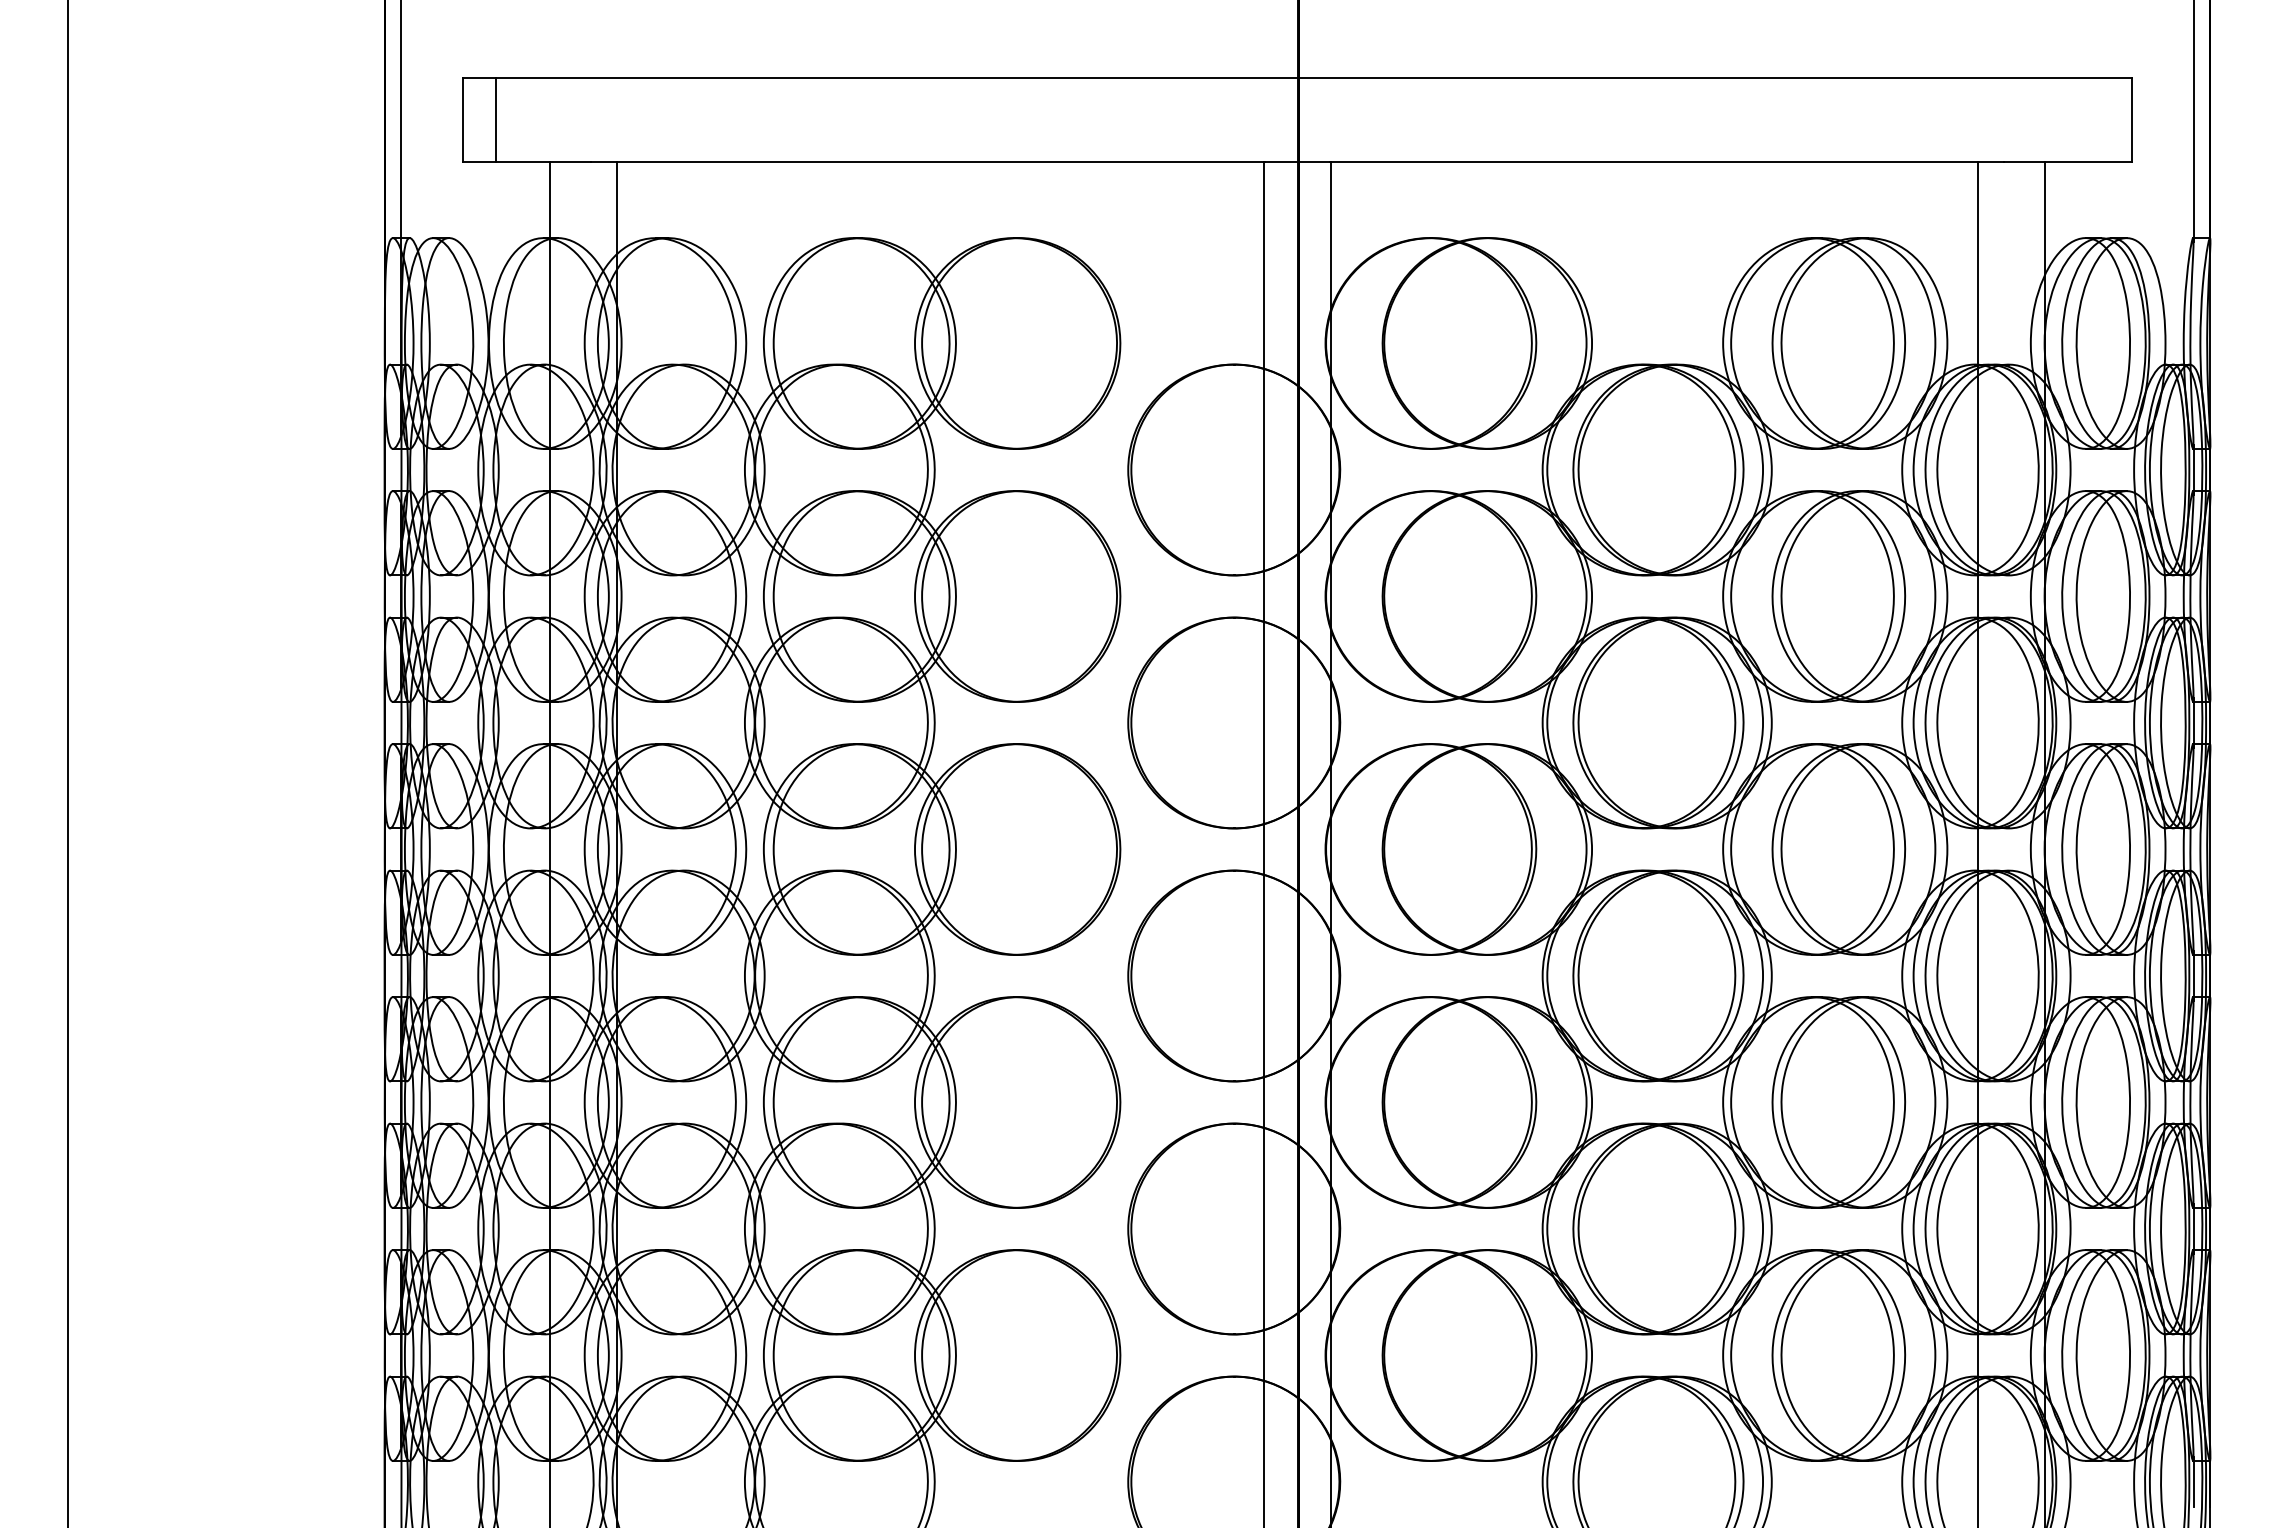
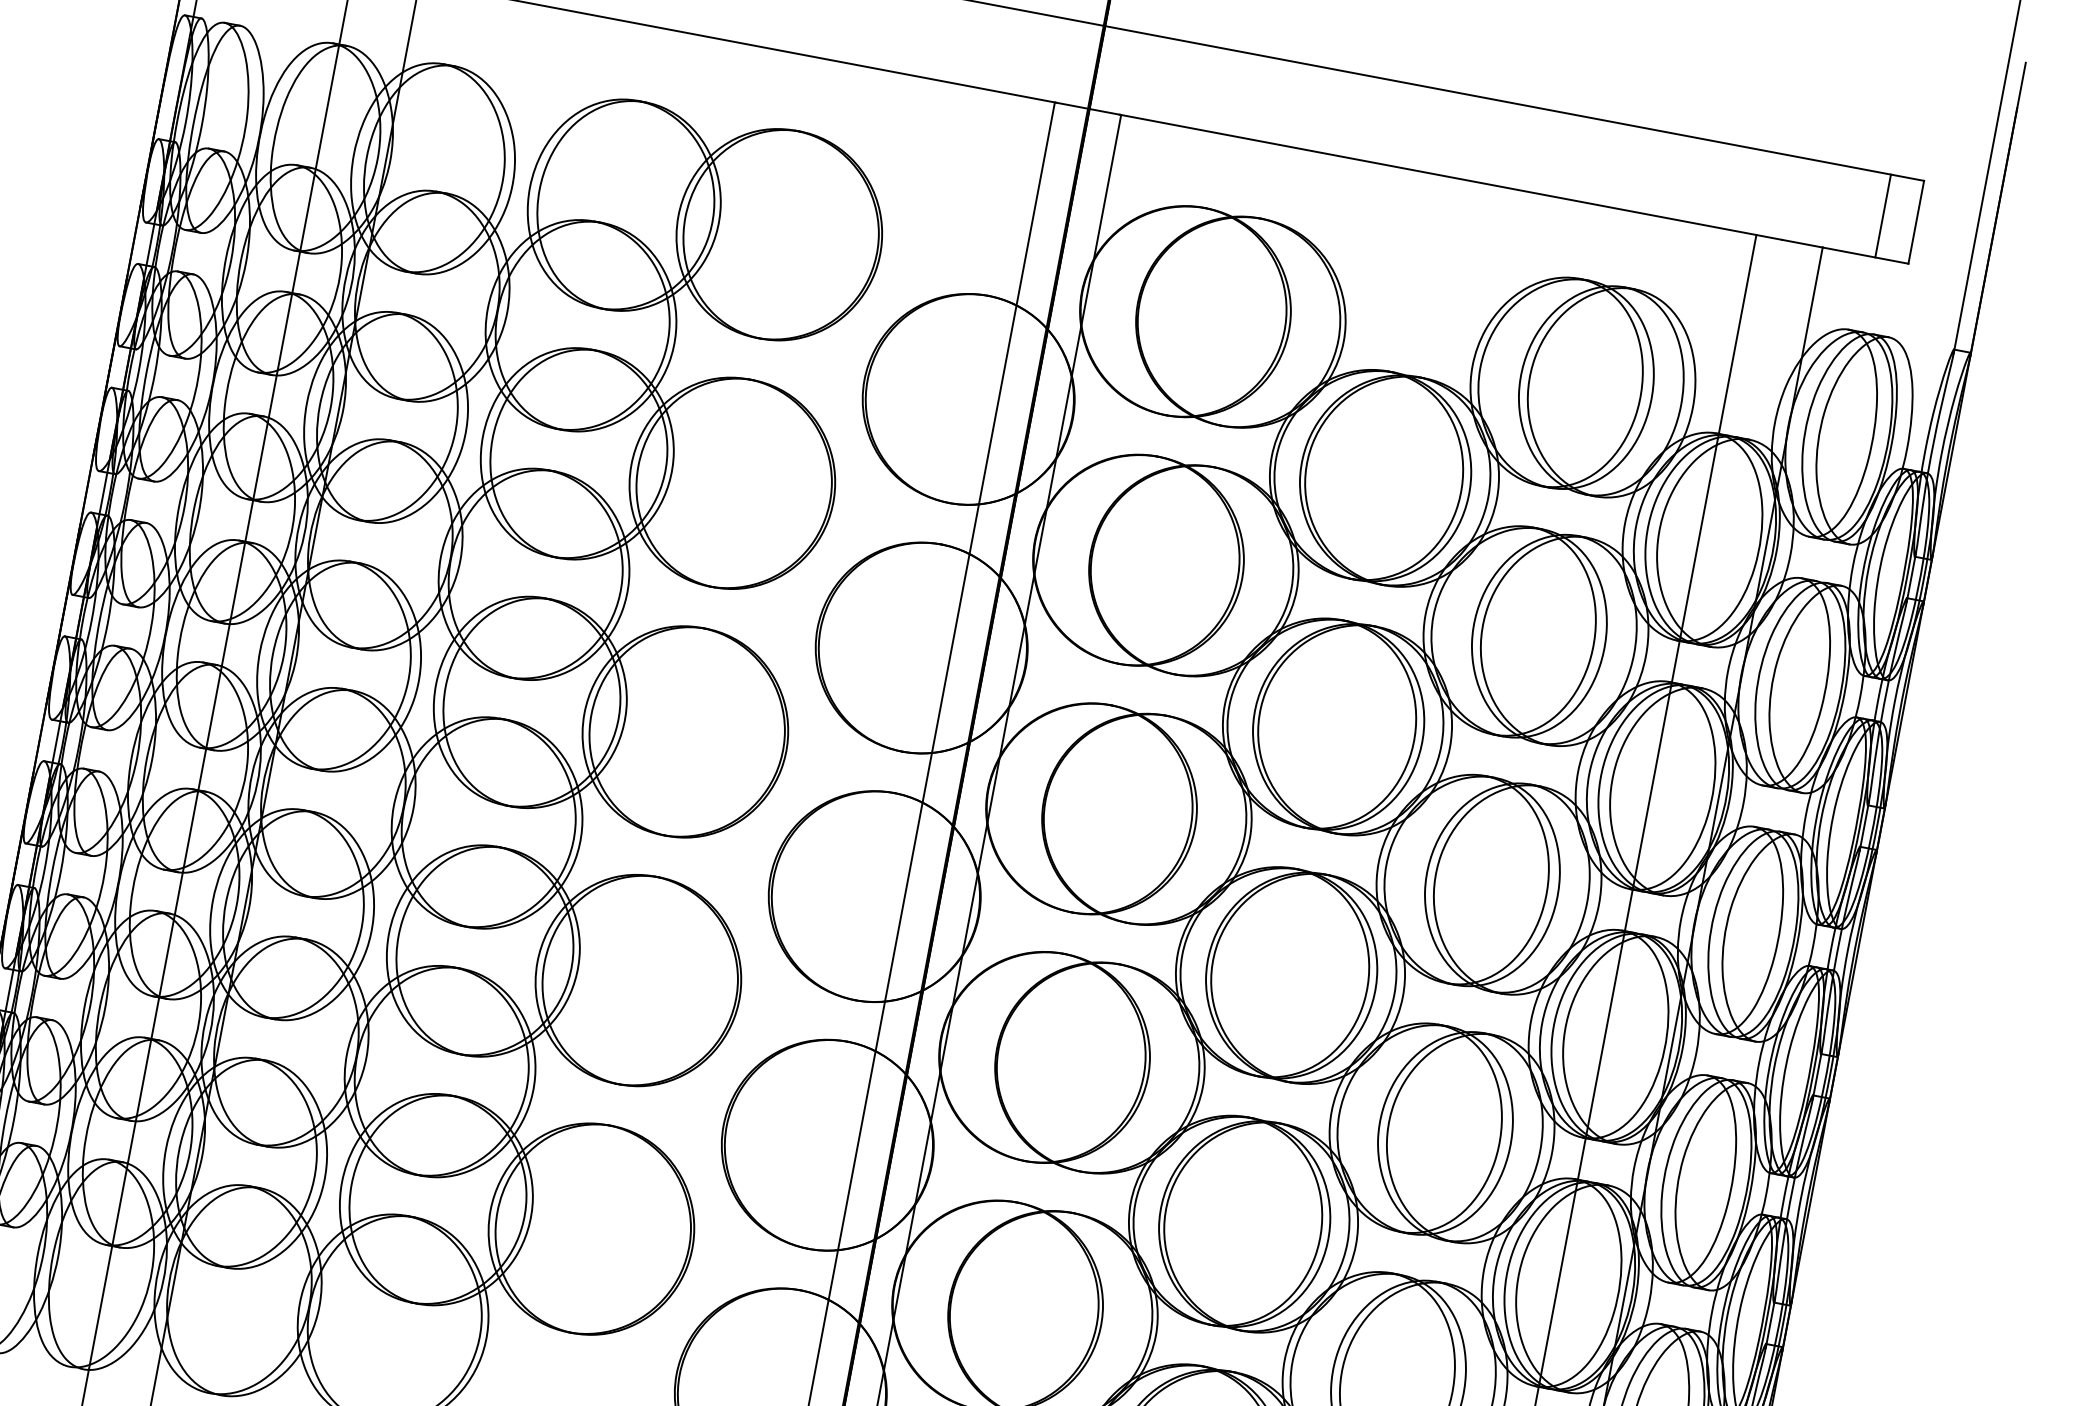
line: (2098, 119) -> (1883, 215), added

